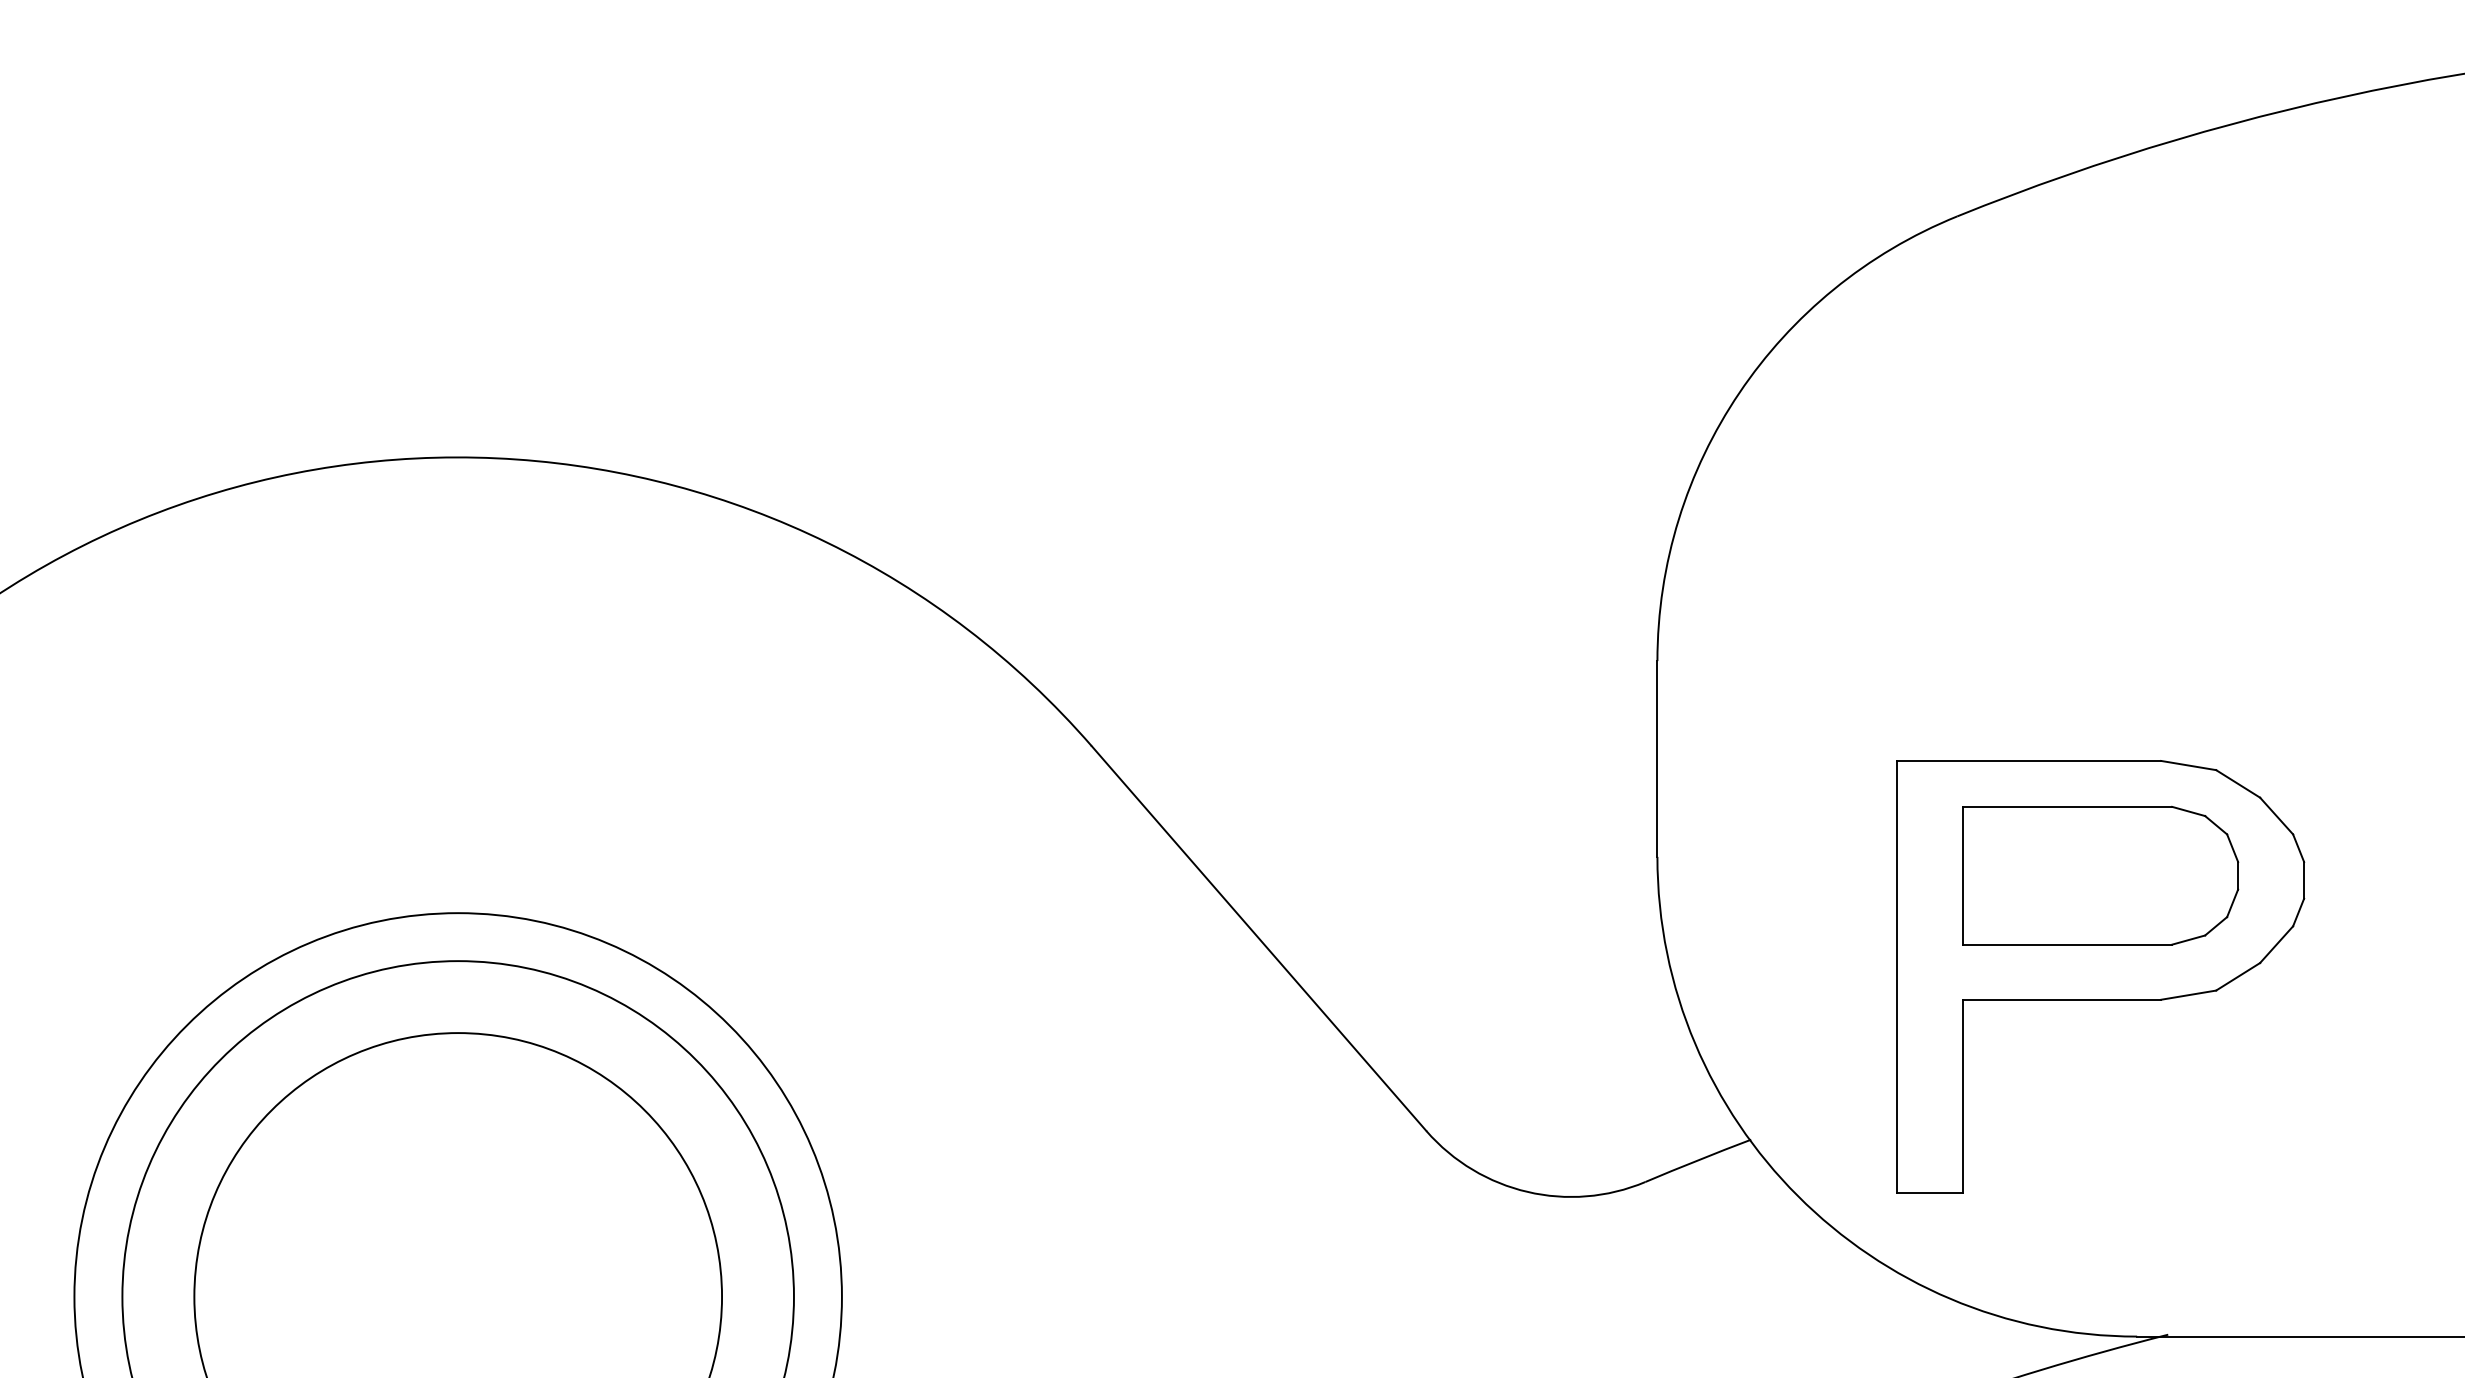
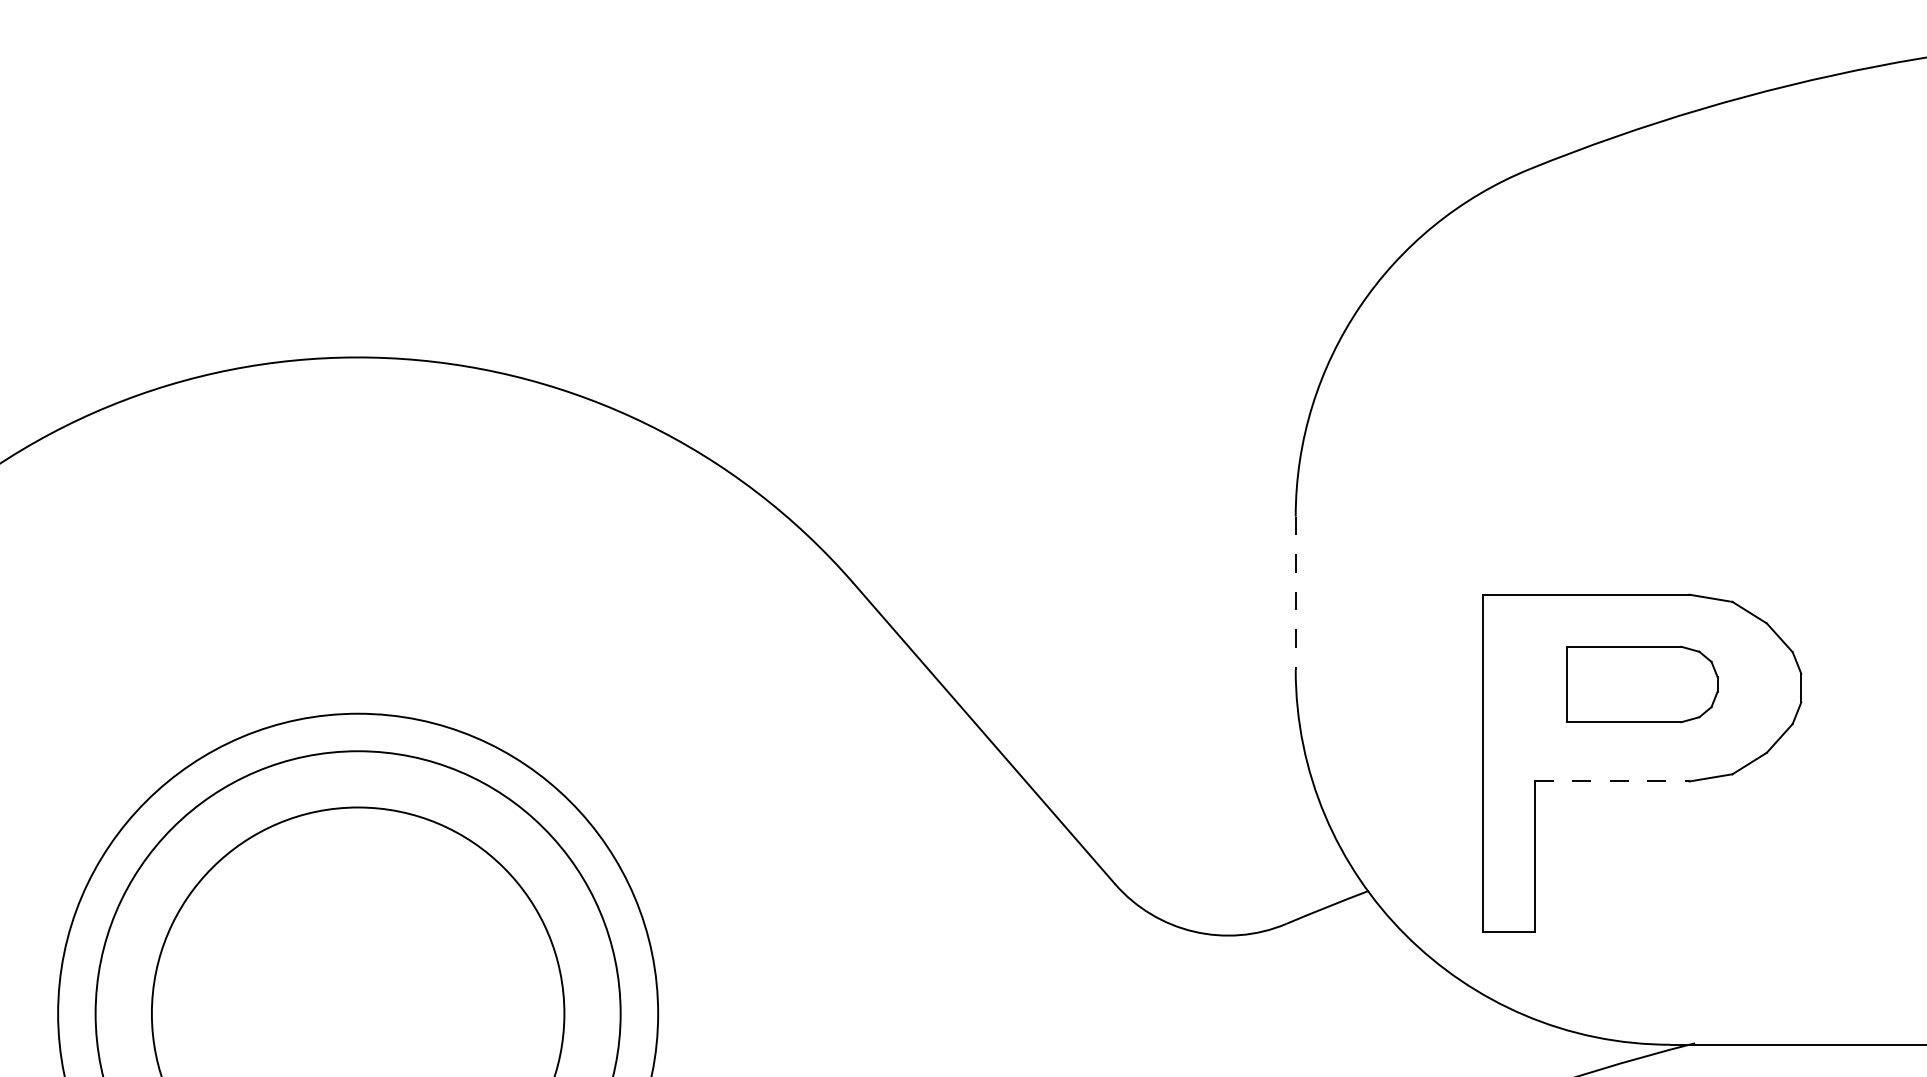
line: (1657, 759) -> (1295, 593), solid -> dashed
part: (2101, 875) -> (1642, 684), size x0.7
line: (2062, 999) -> (1612, 781), solid -> dashed

